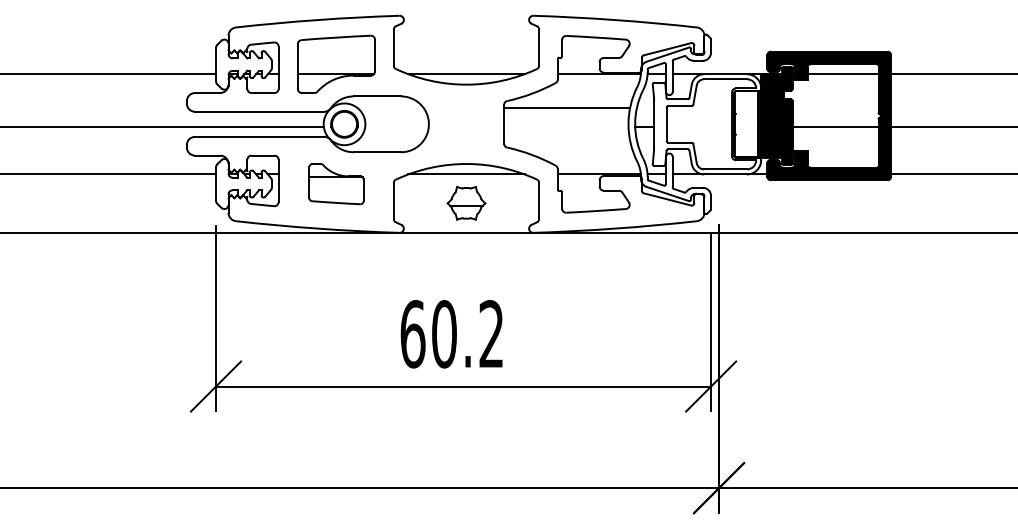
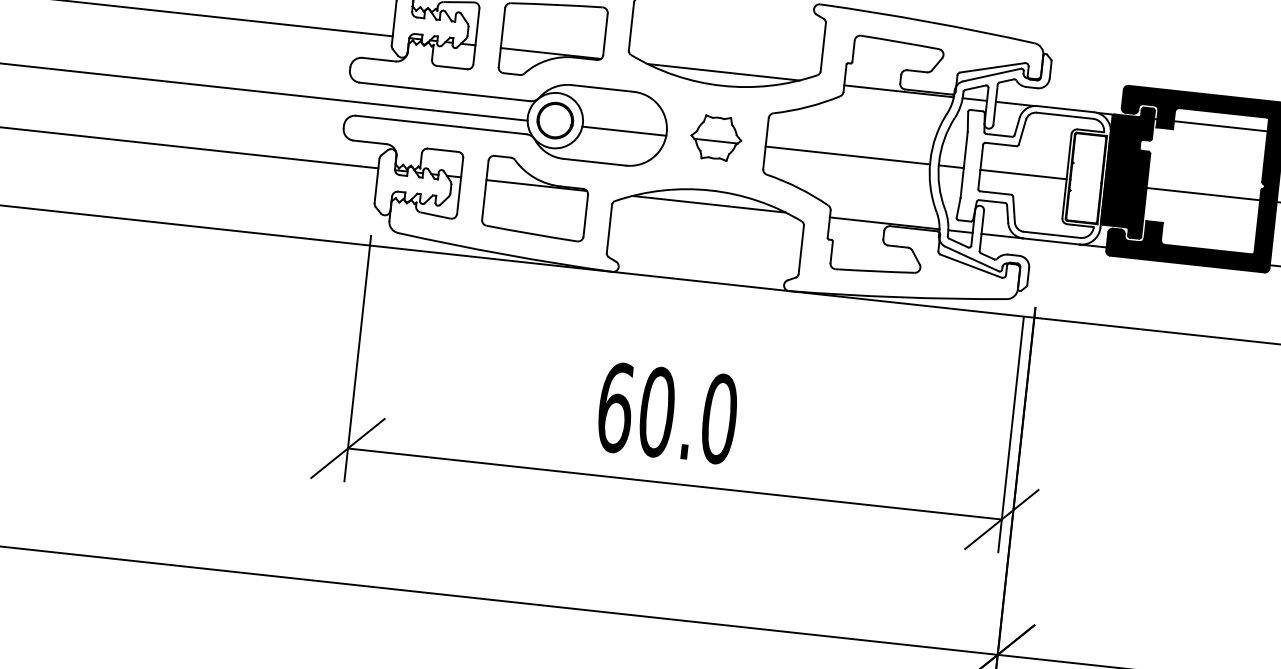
line: (566, 107) -> (848, 155), moved
line: (396, 126) -> (623, 130), added
line: (698, 126) -> (1022, 174), added
part: (336, 183) -> (536, 197), size x1.43
part: (466, 203) -> (716, 138), moved
text: (491, 334) -> (719, 419), 60.2 -> 60.0

